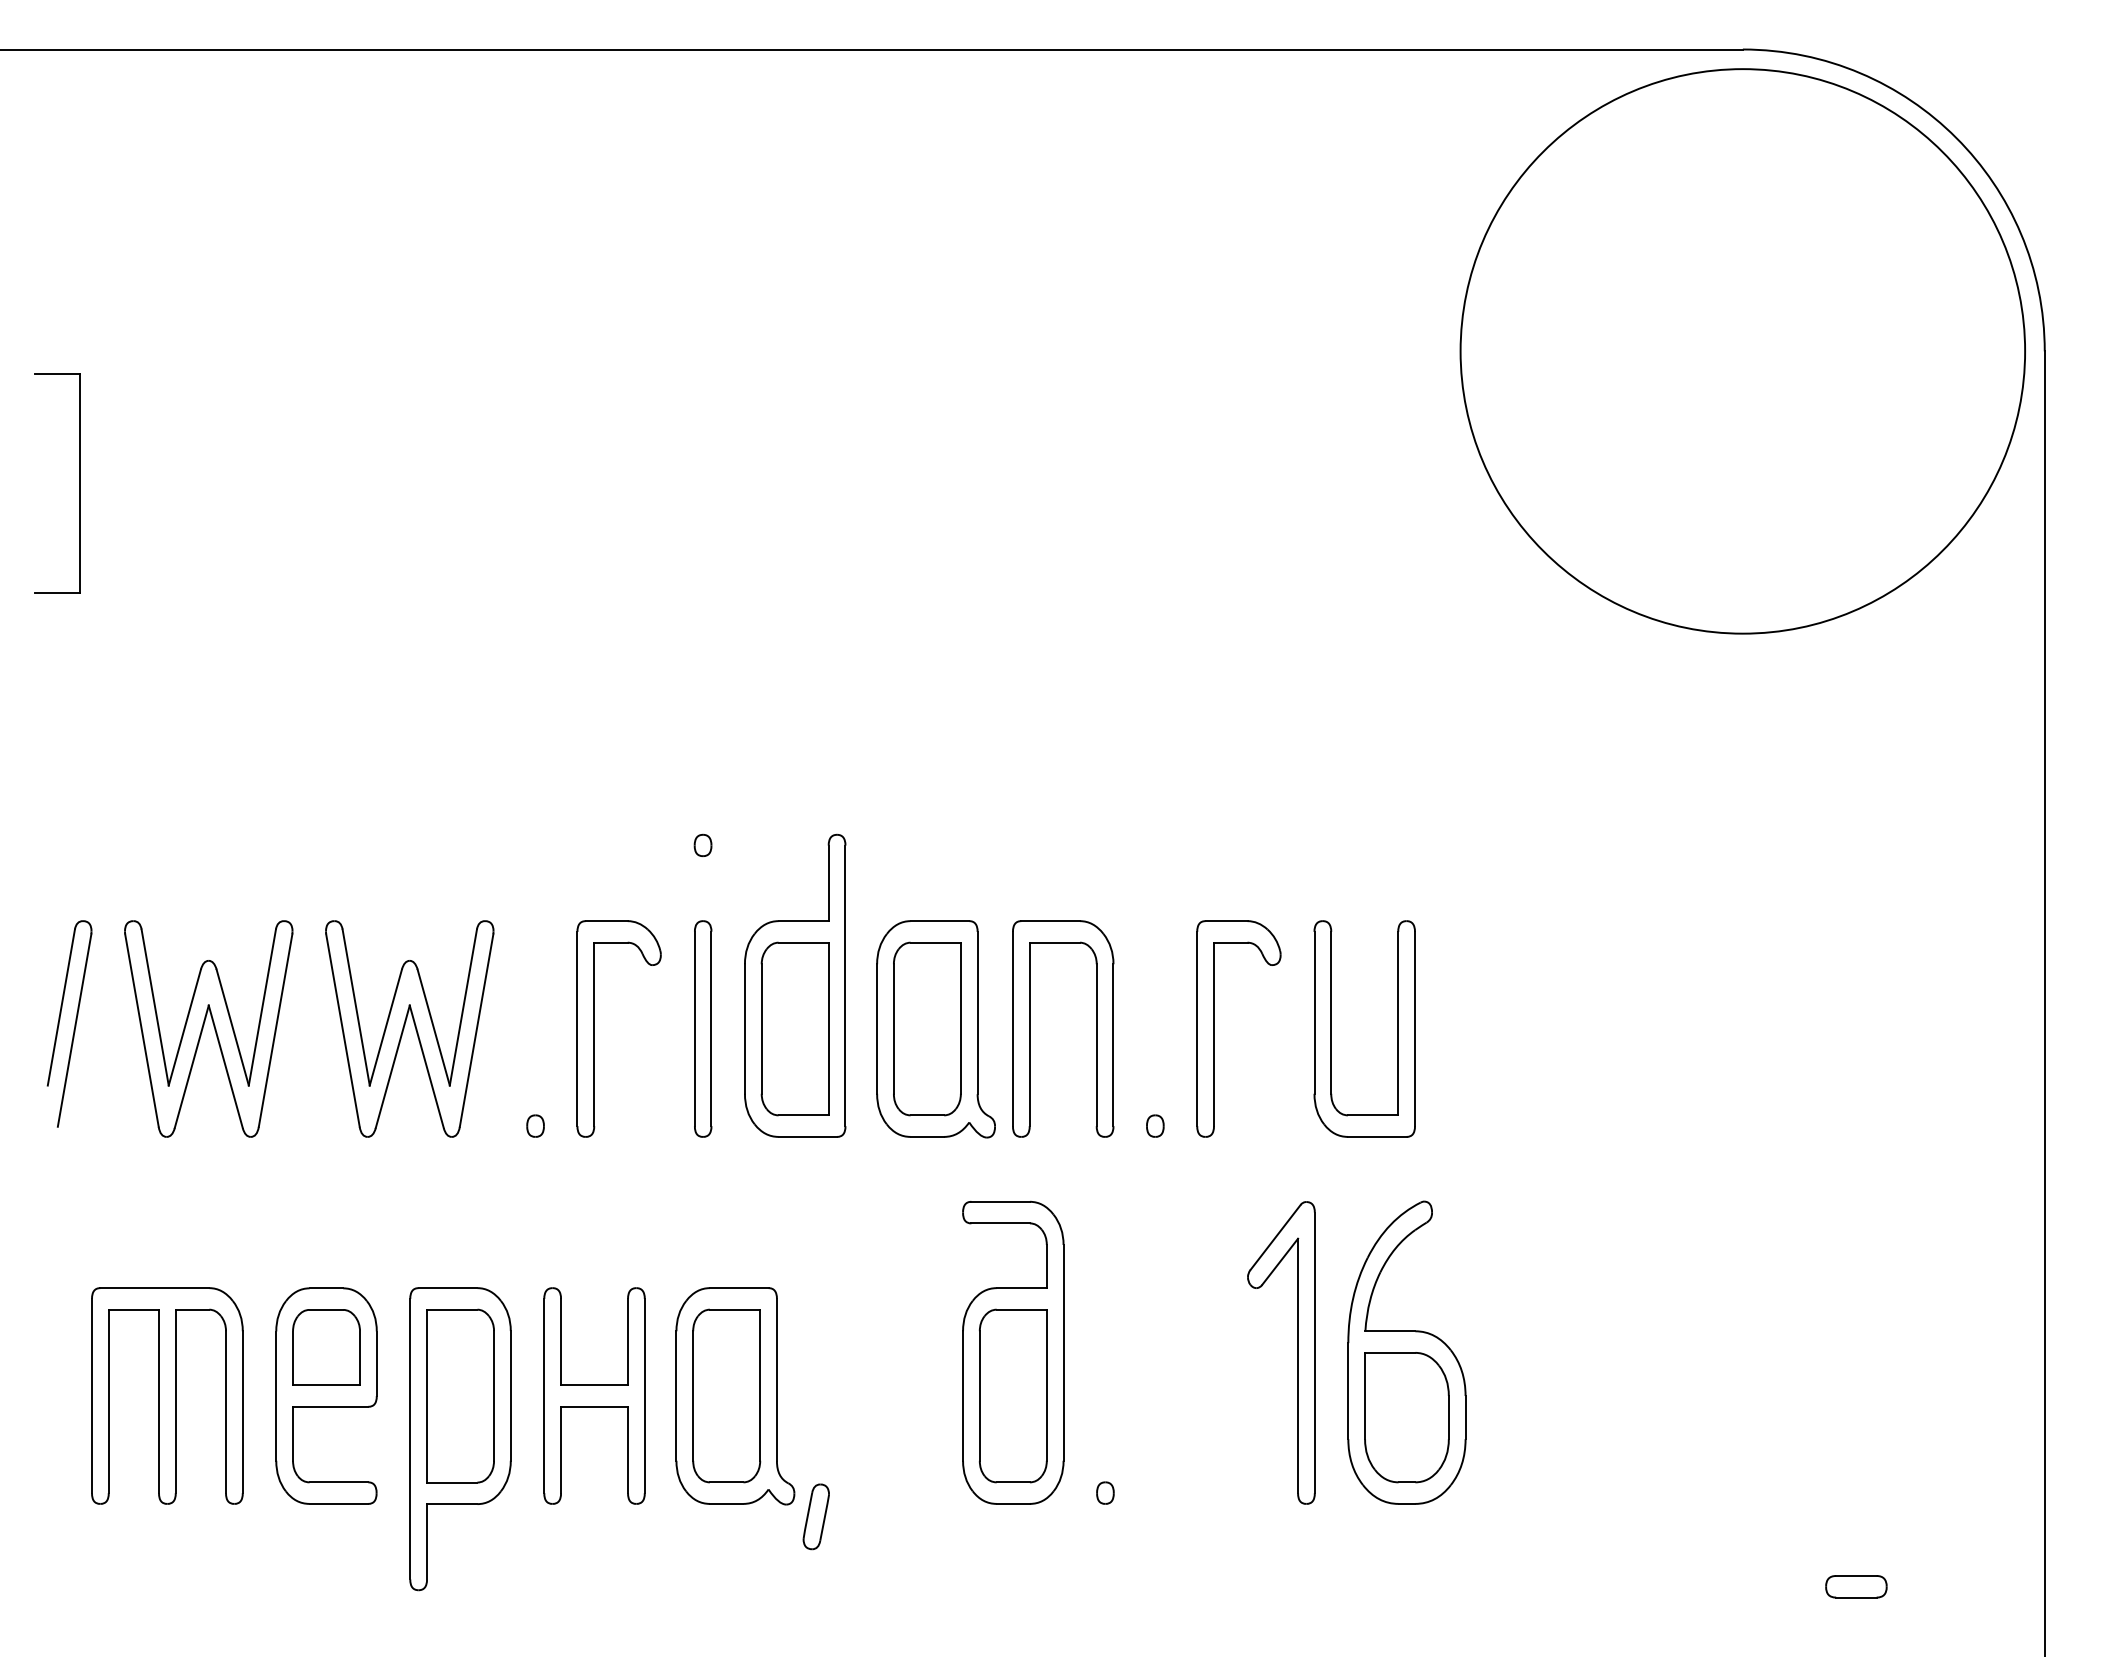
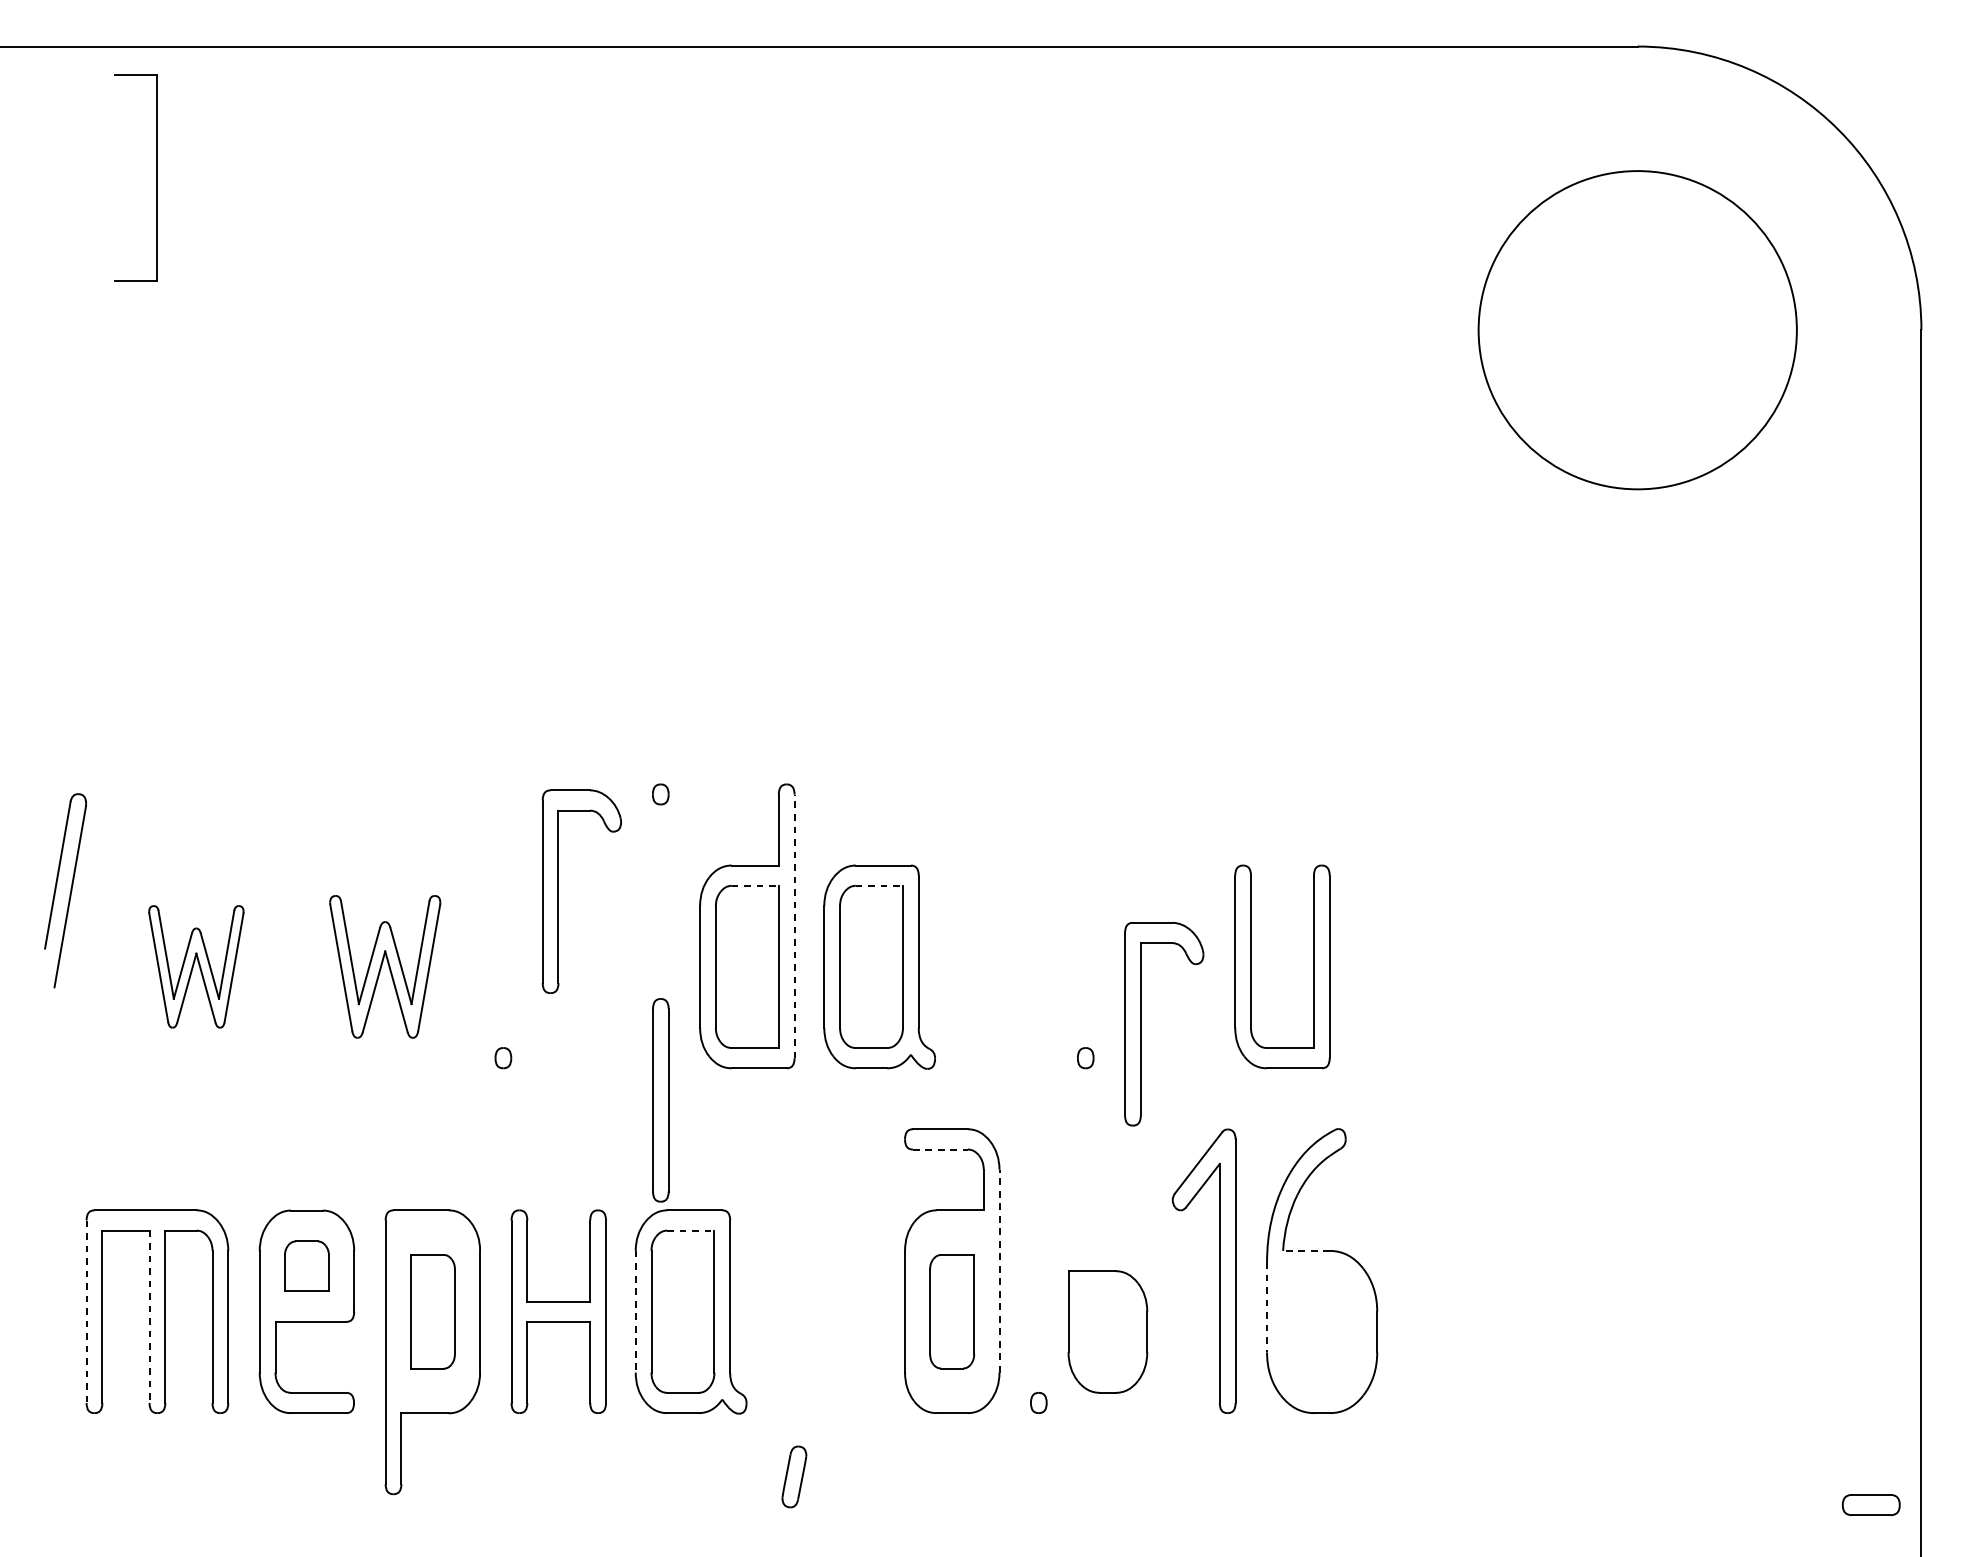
circle: (1742, 351) -> (1637, 330), size x0.6
part: (79, 483) -> (156, 178), moved
line: (804, 942) -> (756, 885), solid -> dashed
line: (936, 942) -> (880, 885), solid -> dashed
line: (845, 985) -> (794, 926), solid -> dashed
part: (69, 1023) -> (65, 890), moved
part: (208, 1028) -> (196, 966), size x0.6
part: (409, 1028) -> (384, 966), size x0.7
part: (594, 1028) -> (558, 891), moved
part: (703, 1028) -> (661, 1099), moved
part: (1030, 1028) -> (968, 966), removed
part: (1214, 1028) -> (1141, 1023), moved
line: (1001, 1223) -> (941, 1149), solid -> dashed
line: (735, 1309) -> (691, 1230), solid -> dashed
line: (1390, 1331) -> (1306, 1251), solid -> dashed
part: (326, 1347) -> (306, 1266), size x0.7
line: (1063, 1352) -> (999, 1270), solid -> dashed
line: (1348, 1391) -> (1267, 1307), solid -> dashed
part: (460, 1395) -> (432, 1311), size x0.7
part: (1012, 1395) -> (951, 1311), size x0.7
line: (92, 1396) -> (87, 1312), solid -> dashed
line: (676, 1396) -> (635, 1312), solid -> dashed
line: (159, 1401) -> (150, 1316), solid -> dashed
part: (1406, 1417) -> (1107, 1331), moved
part: (815, 1516) -> (793, 1476), moved
part: (1856, 1586) -> (1871, 1504), moved

